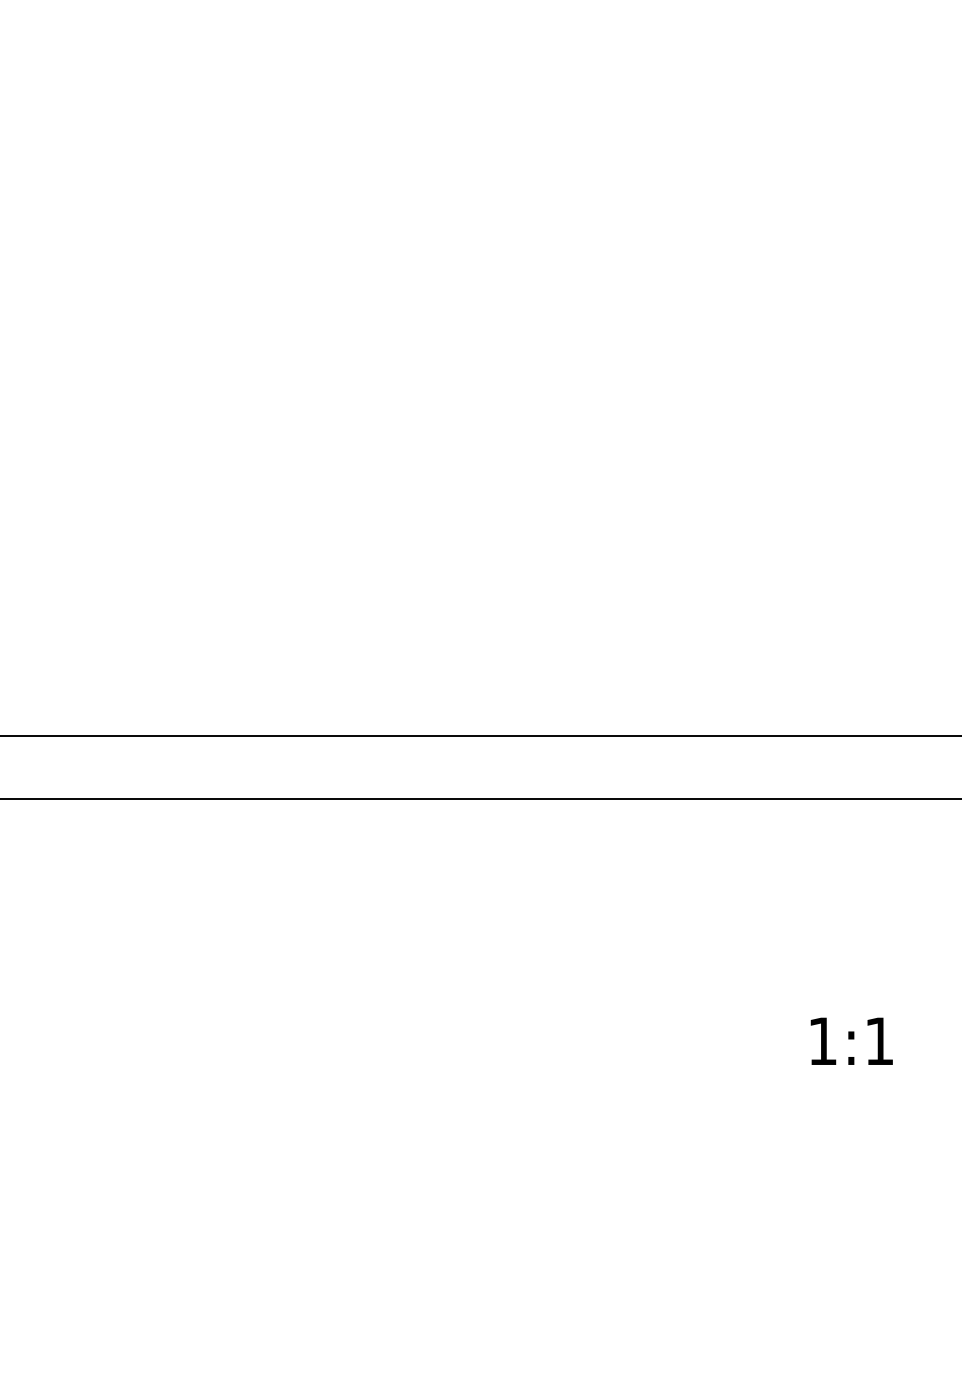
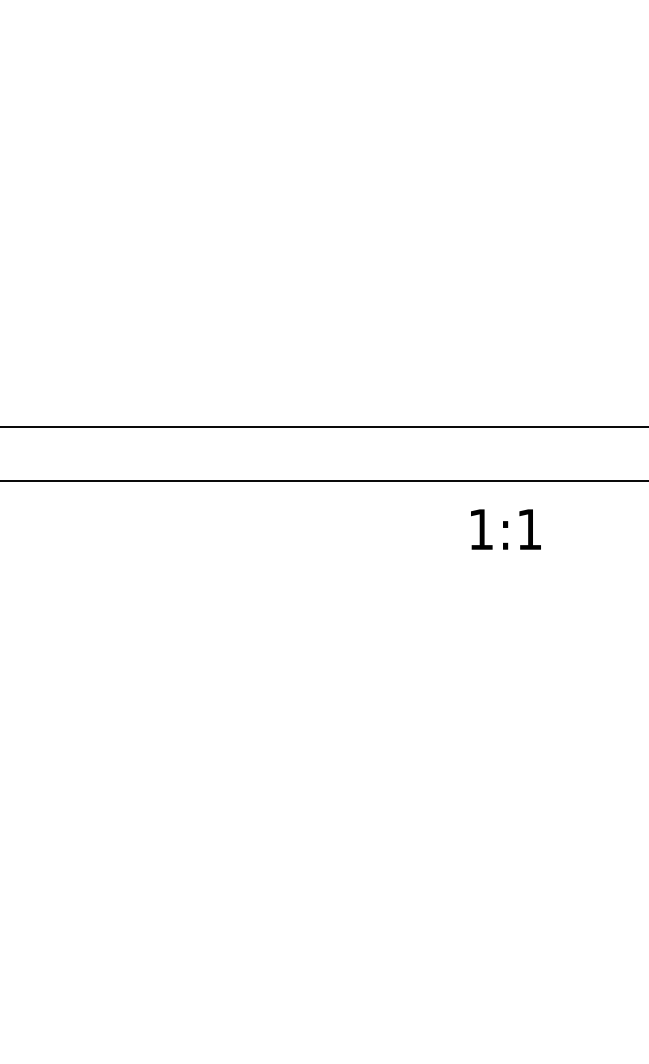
text: (851, 1040) -> (505, 528), moved

